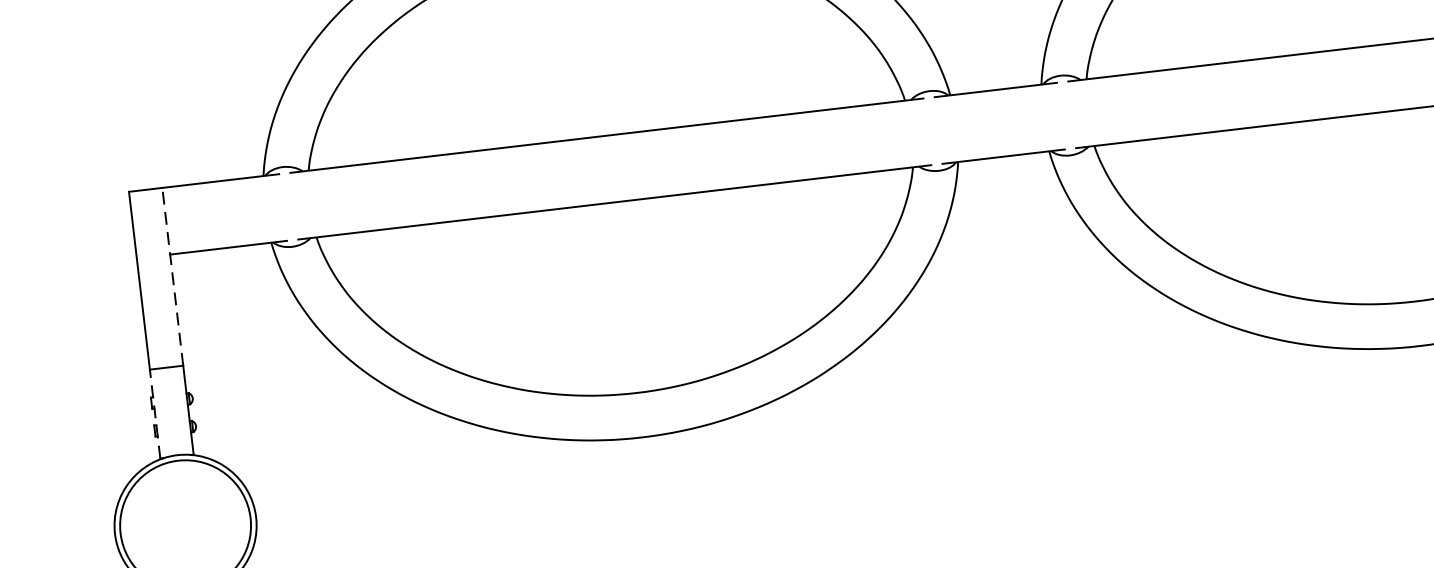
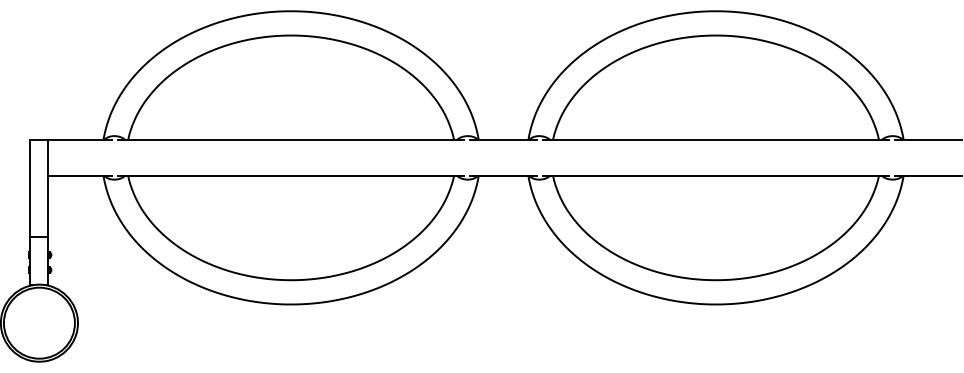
line: (173, 277) -> (48, 188), dashed -> solid
line: (155, 412) -> (30, 260), dashed -> solid

